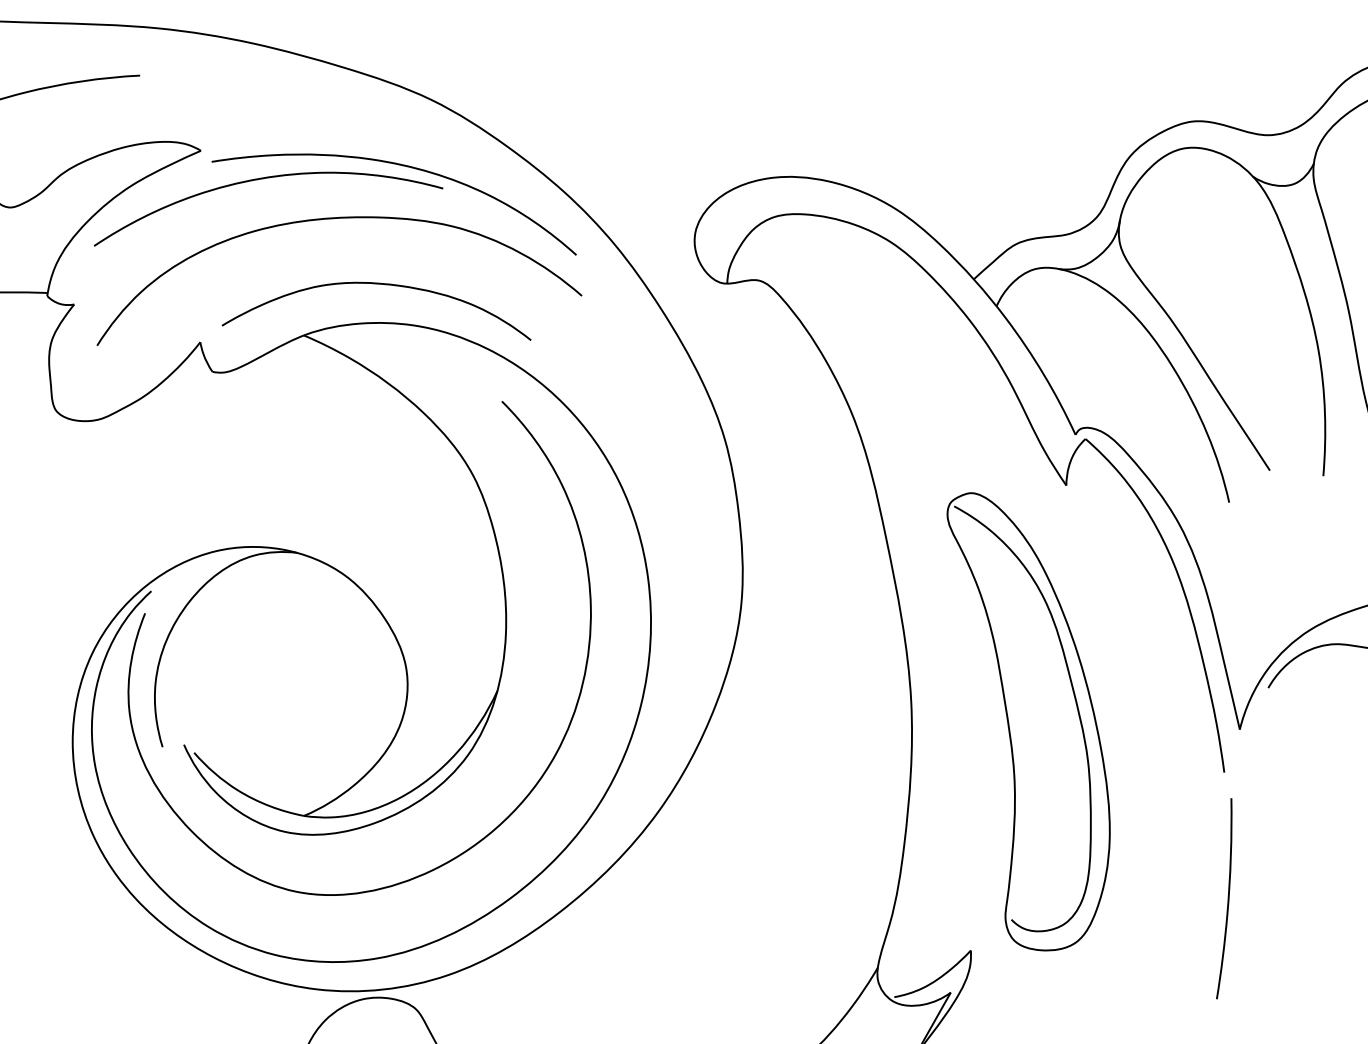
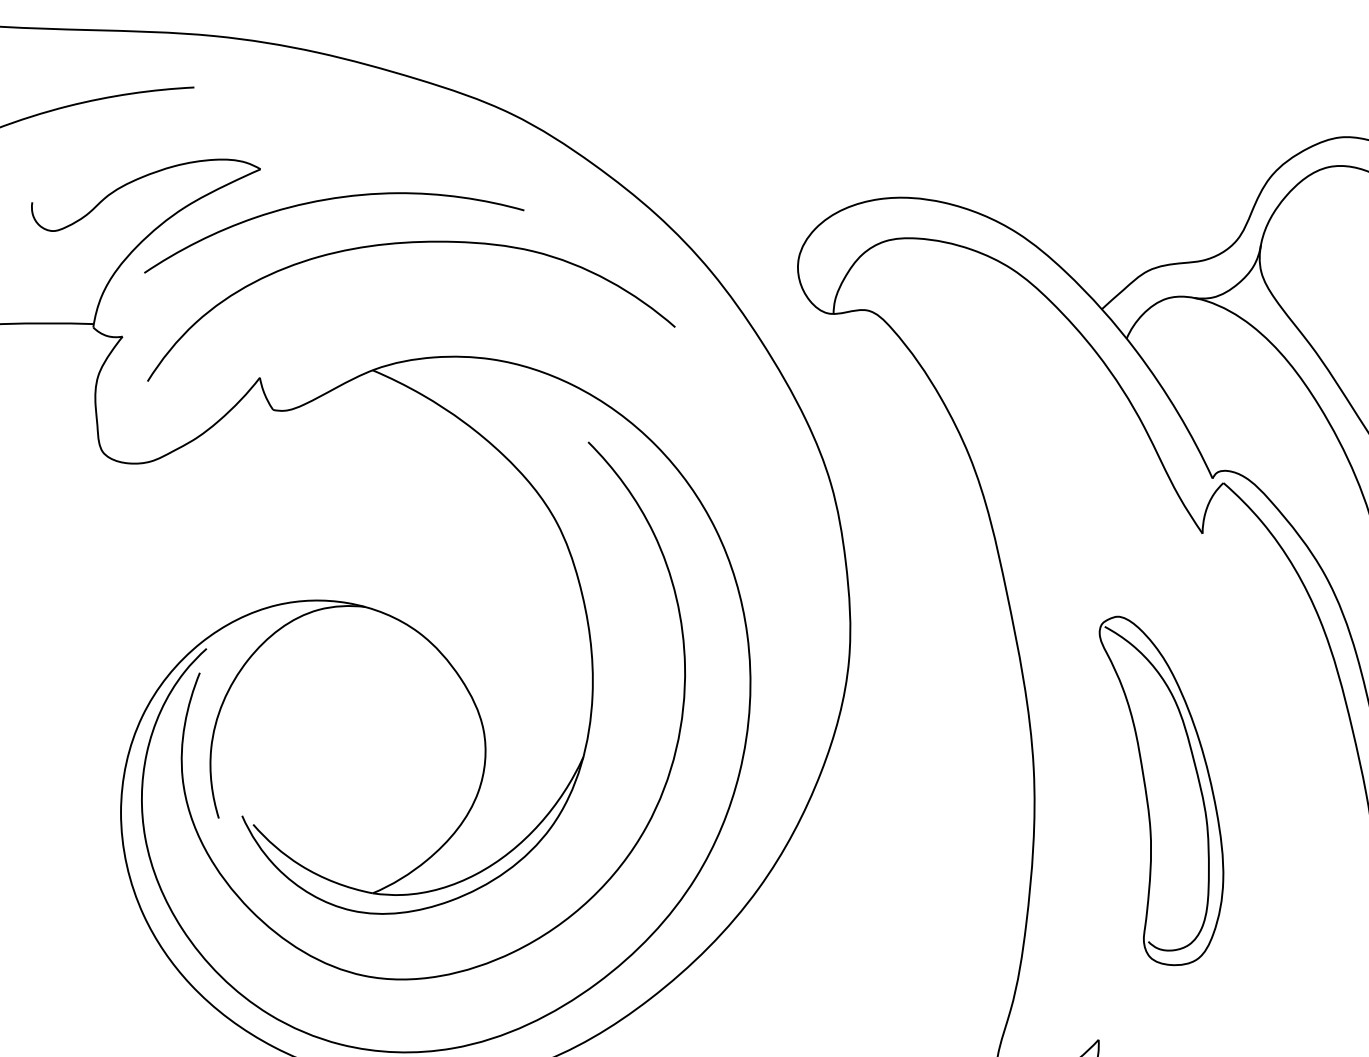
curve: (402, 166) -> (479, 186), removed
curve: (376, 284) -> (451, 314), removed
part: (1028, 721) -> (1161, 790), size x0.7

